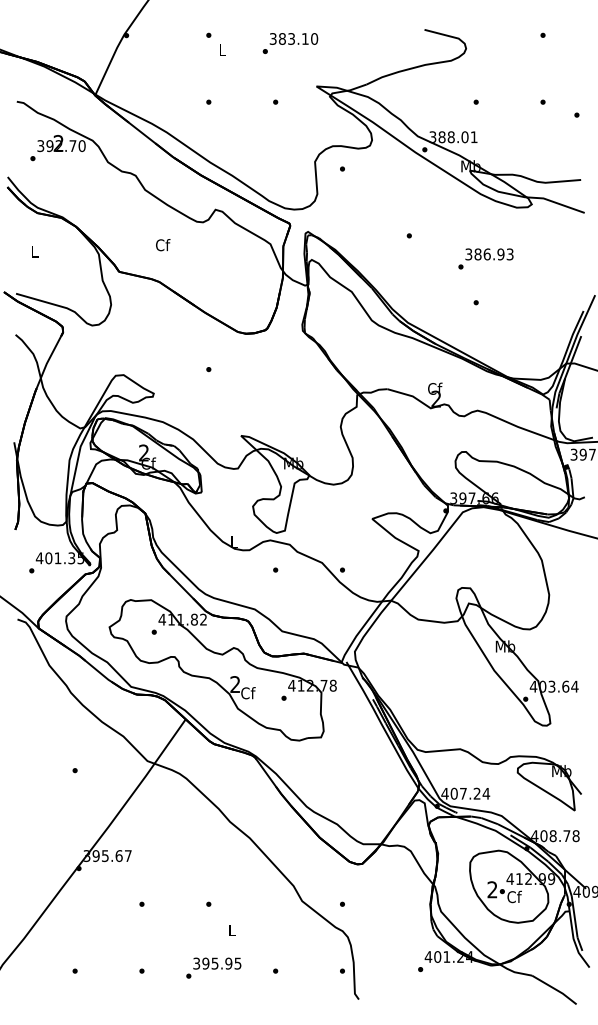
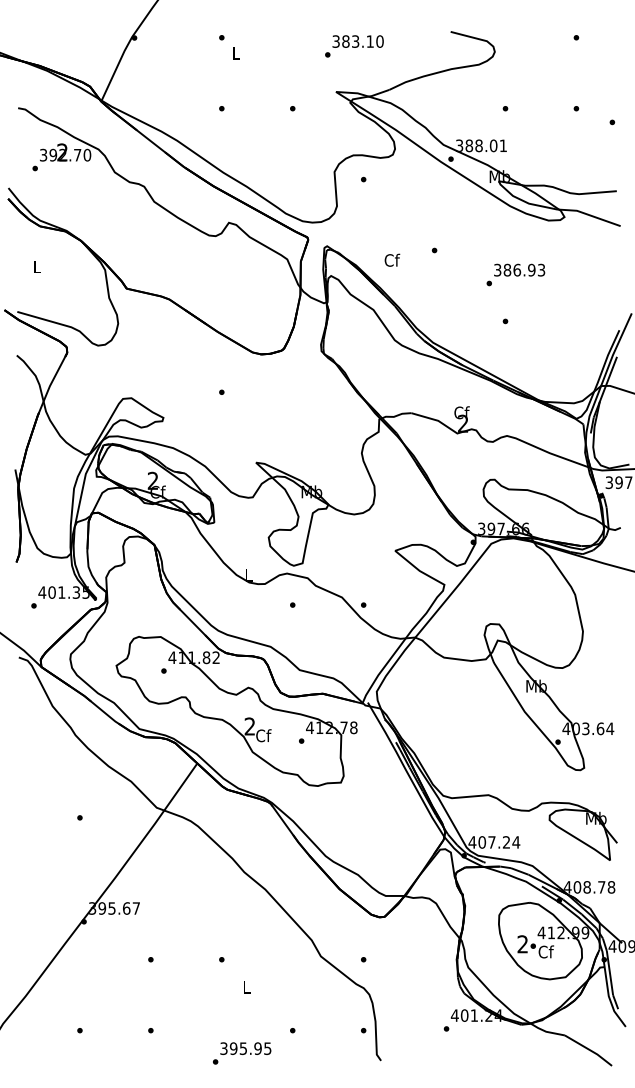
text: (290, 43) -> (354, 46), moved
text: (163, 244) -> (392, 259), moved
text: (214, 968) -> (242, 1053), moved

